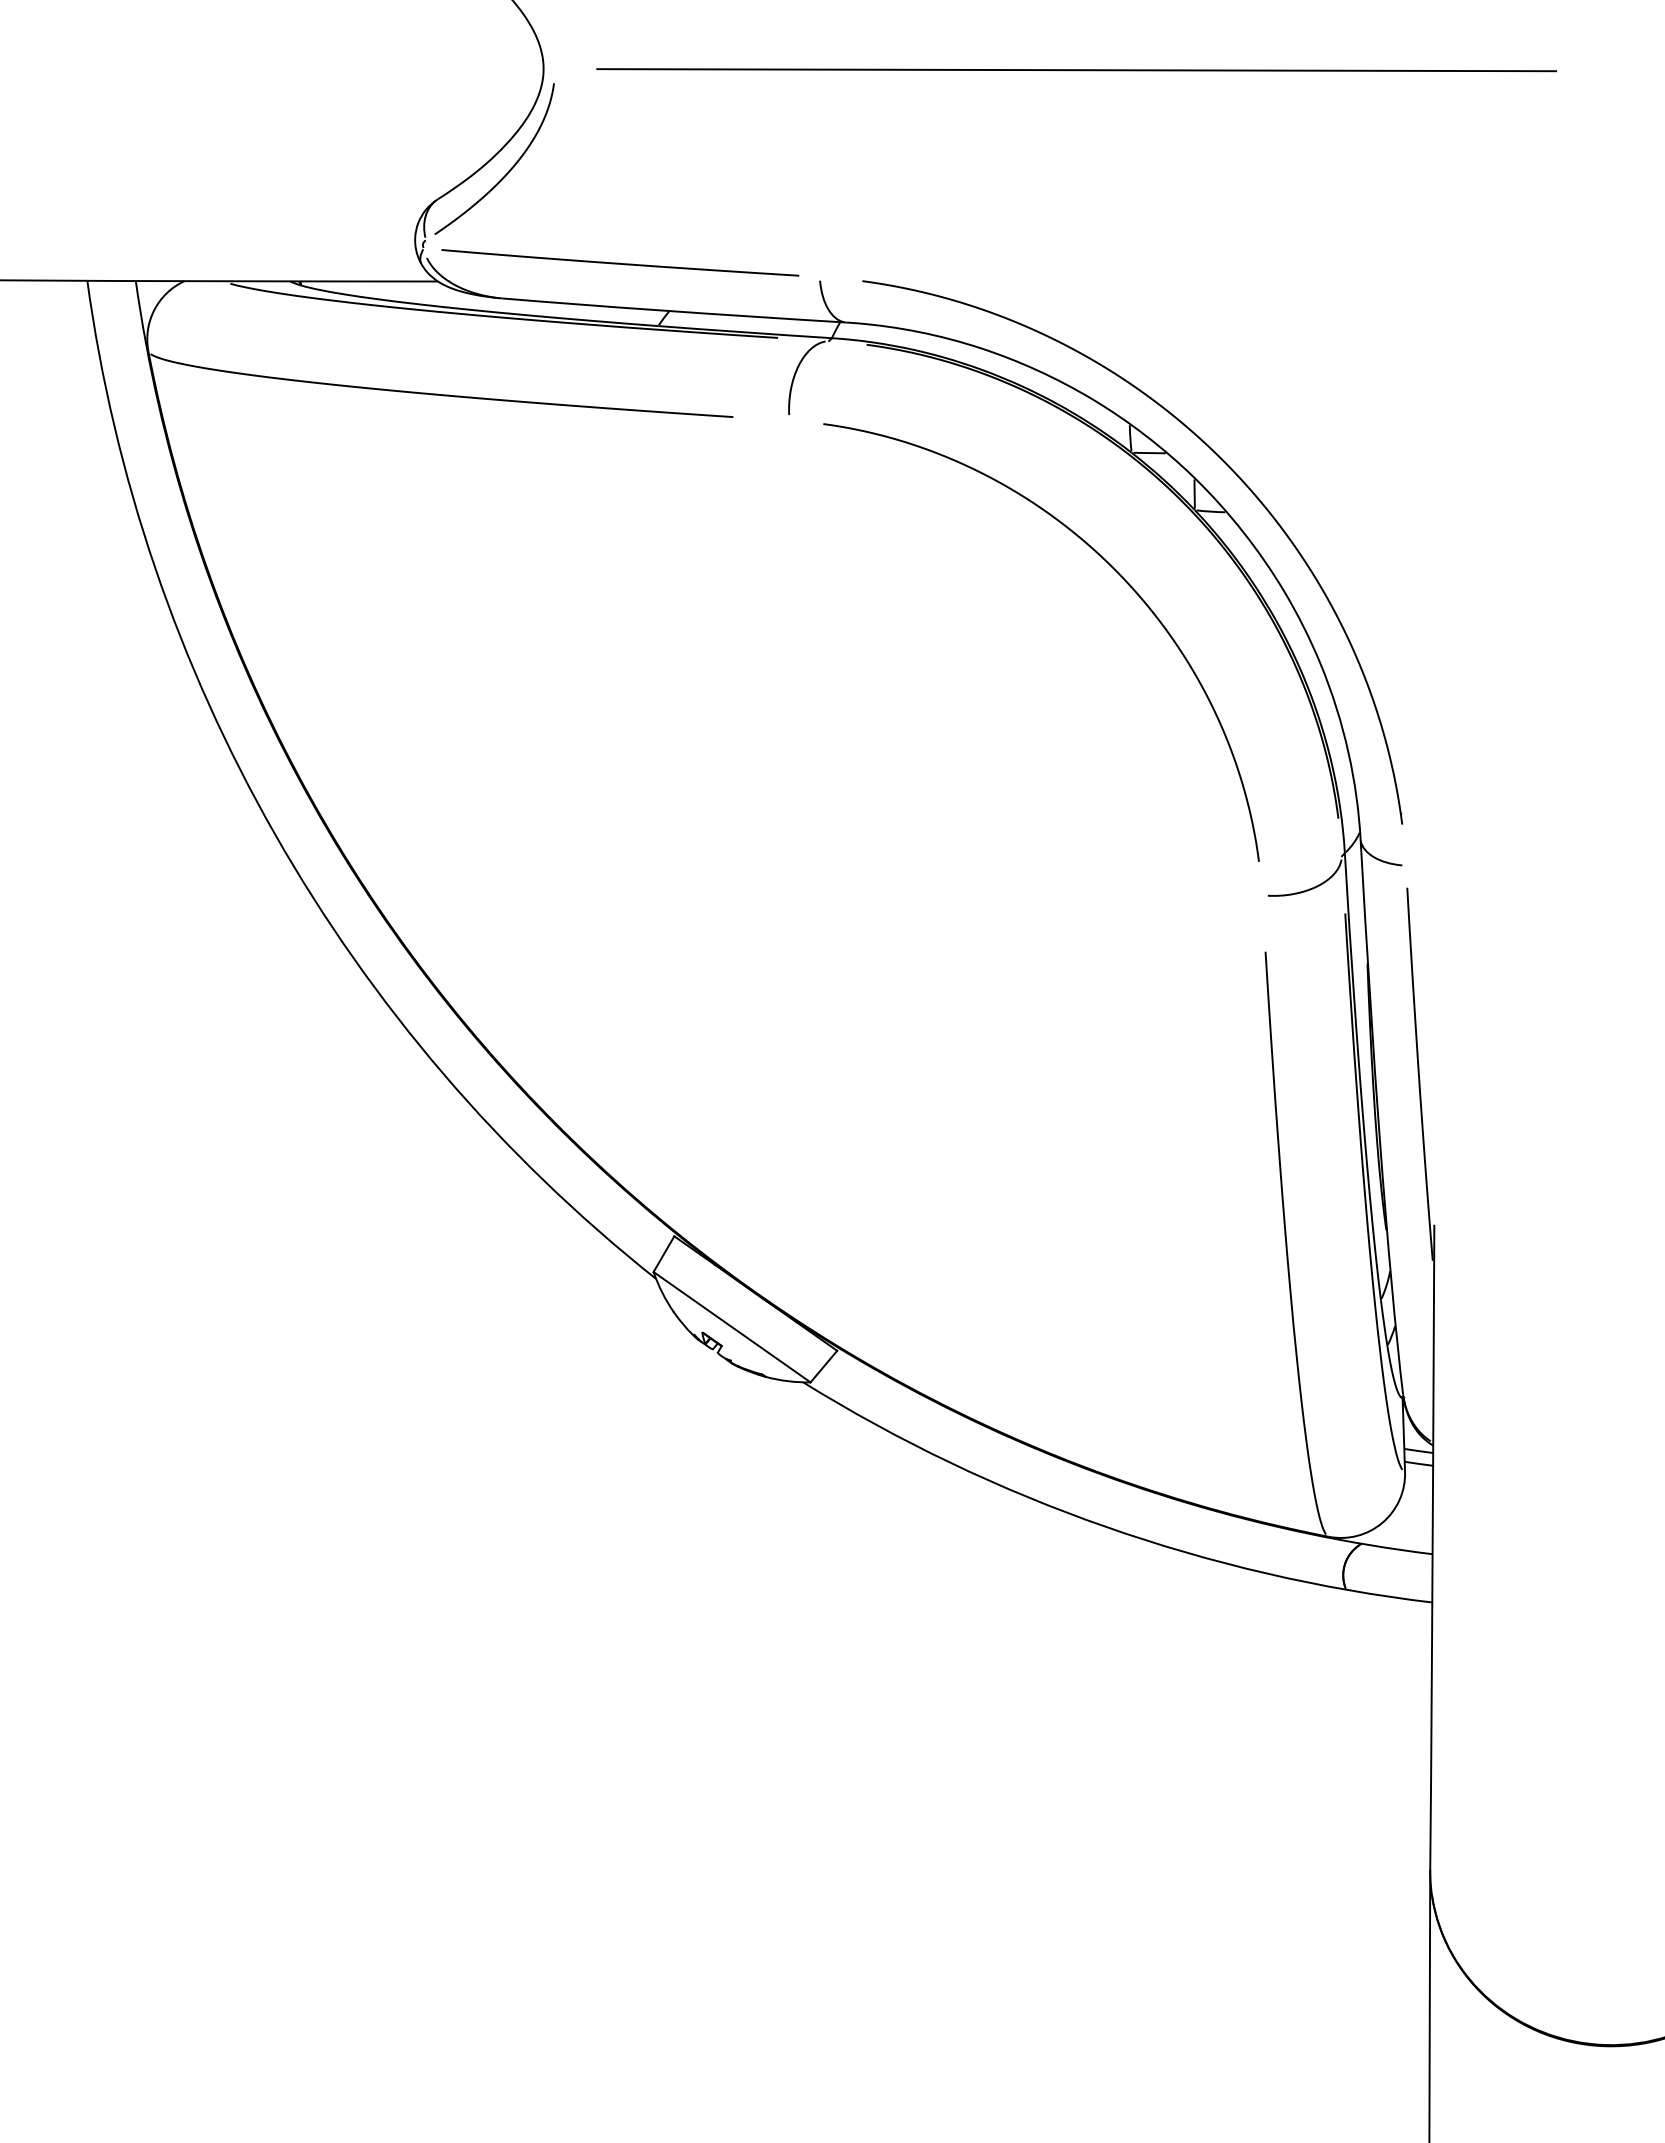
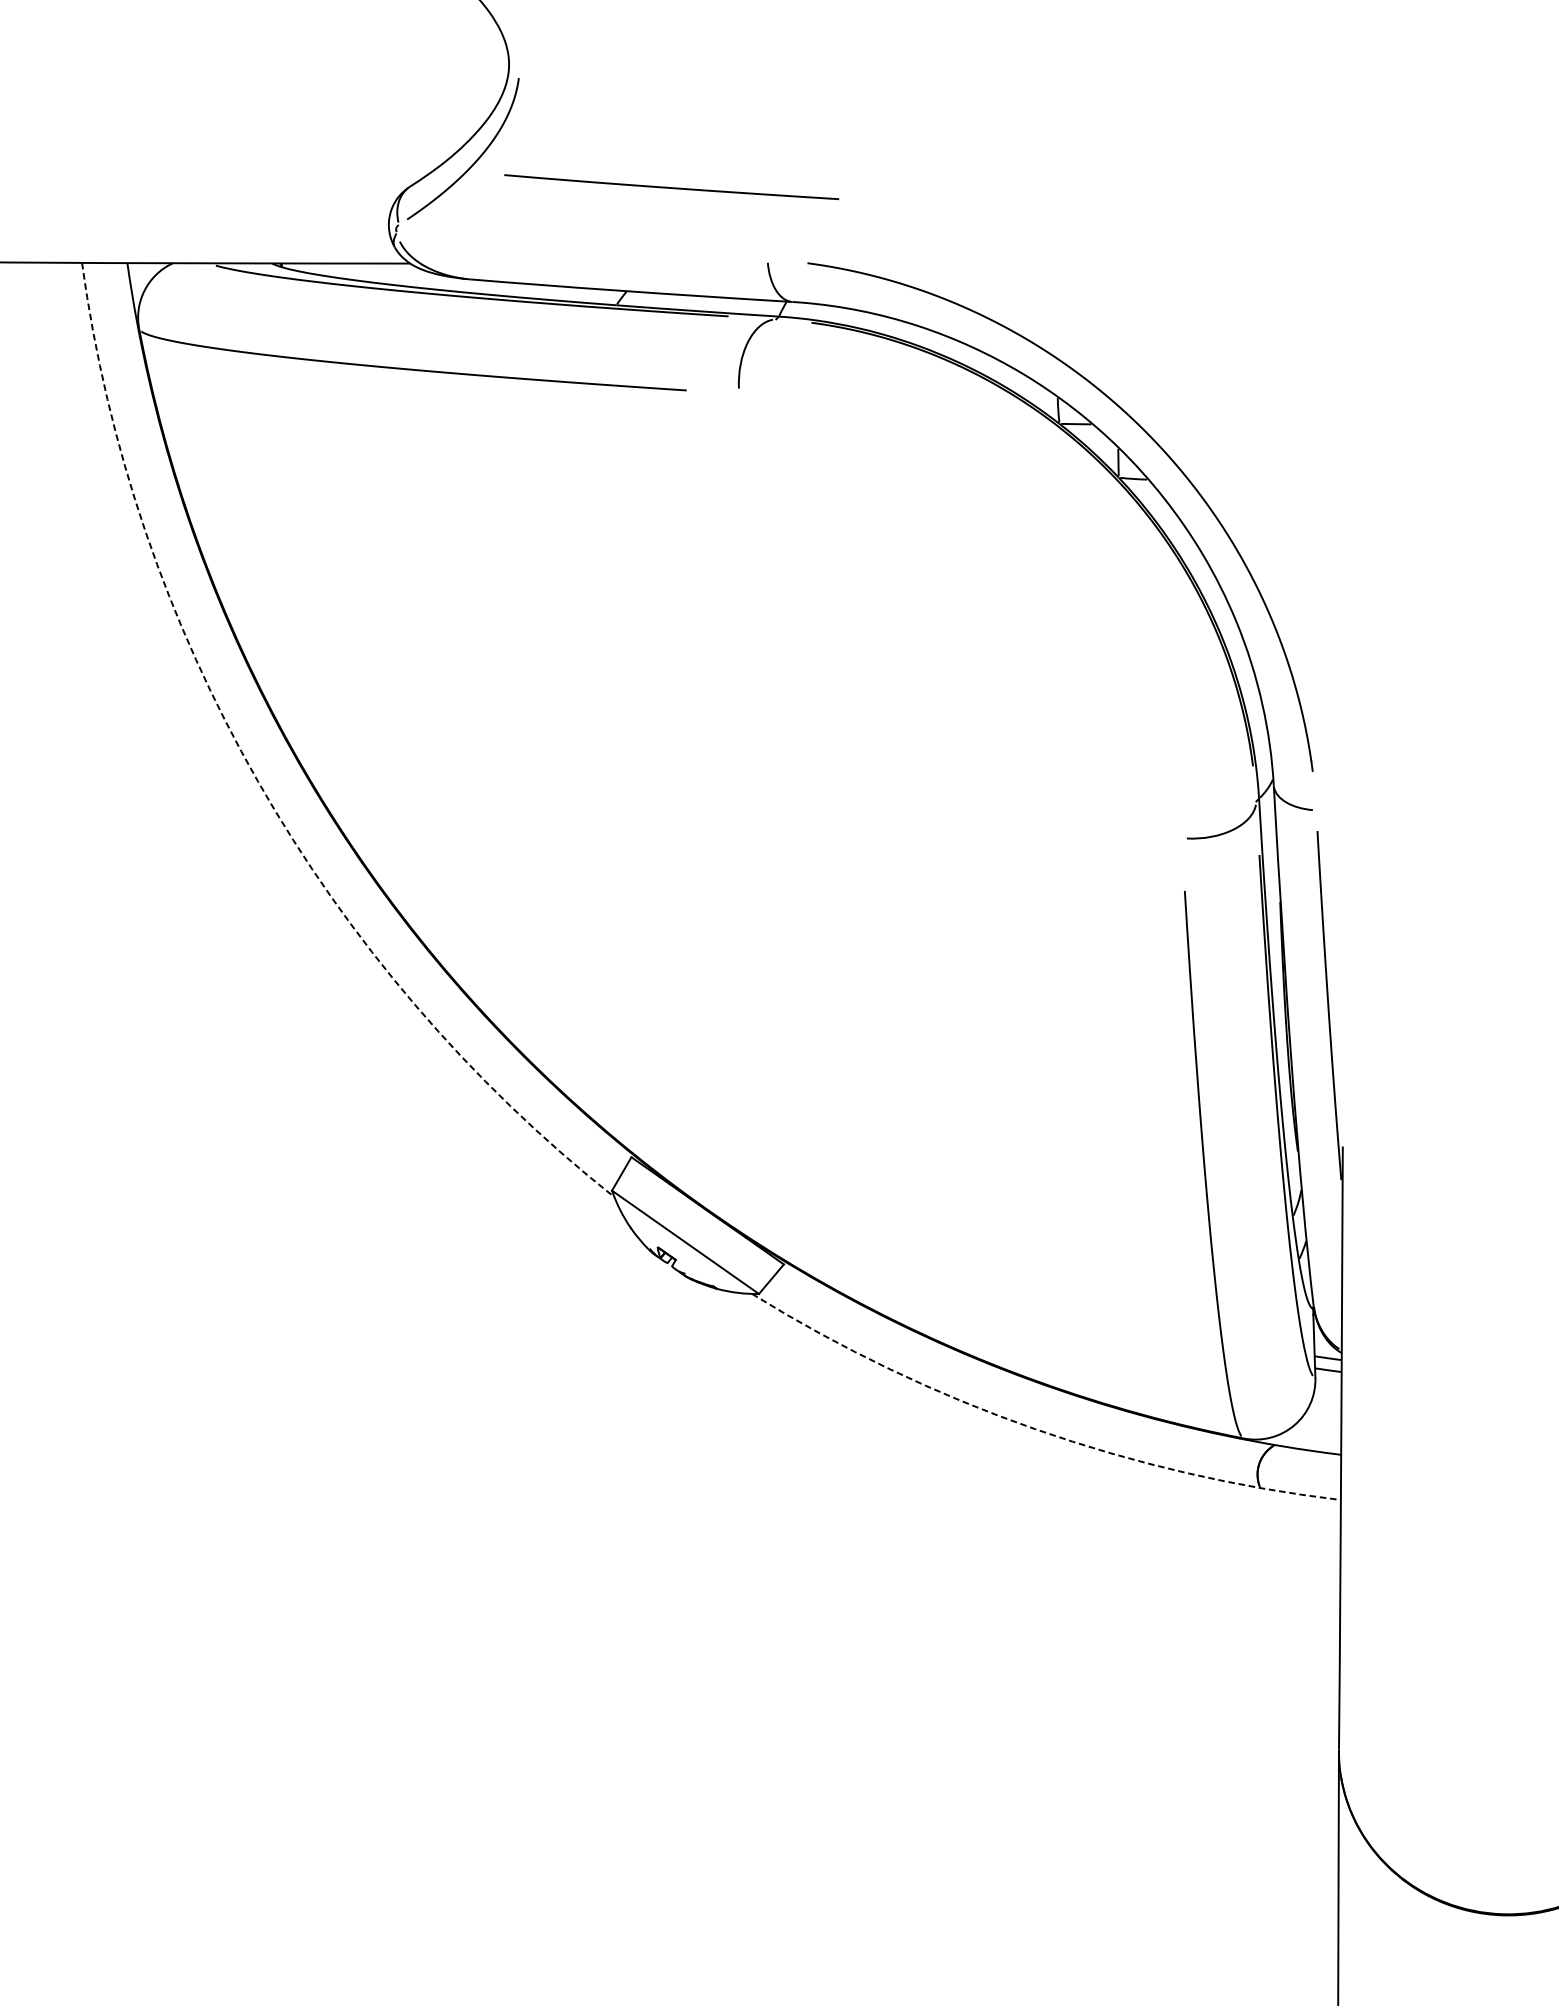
line: (1076, 70) -> (1007, 66), removed
curve: (619, 262) -> (670, 186), moved
curve: (1113, 569) -> (1042, 533), removed
arc: (275, 834) -> (258, 781), solid -> dashed
arc: (1105, 1526) -> (1035, 1428), solid -> dashed

